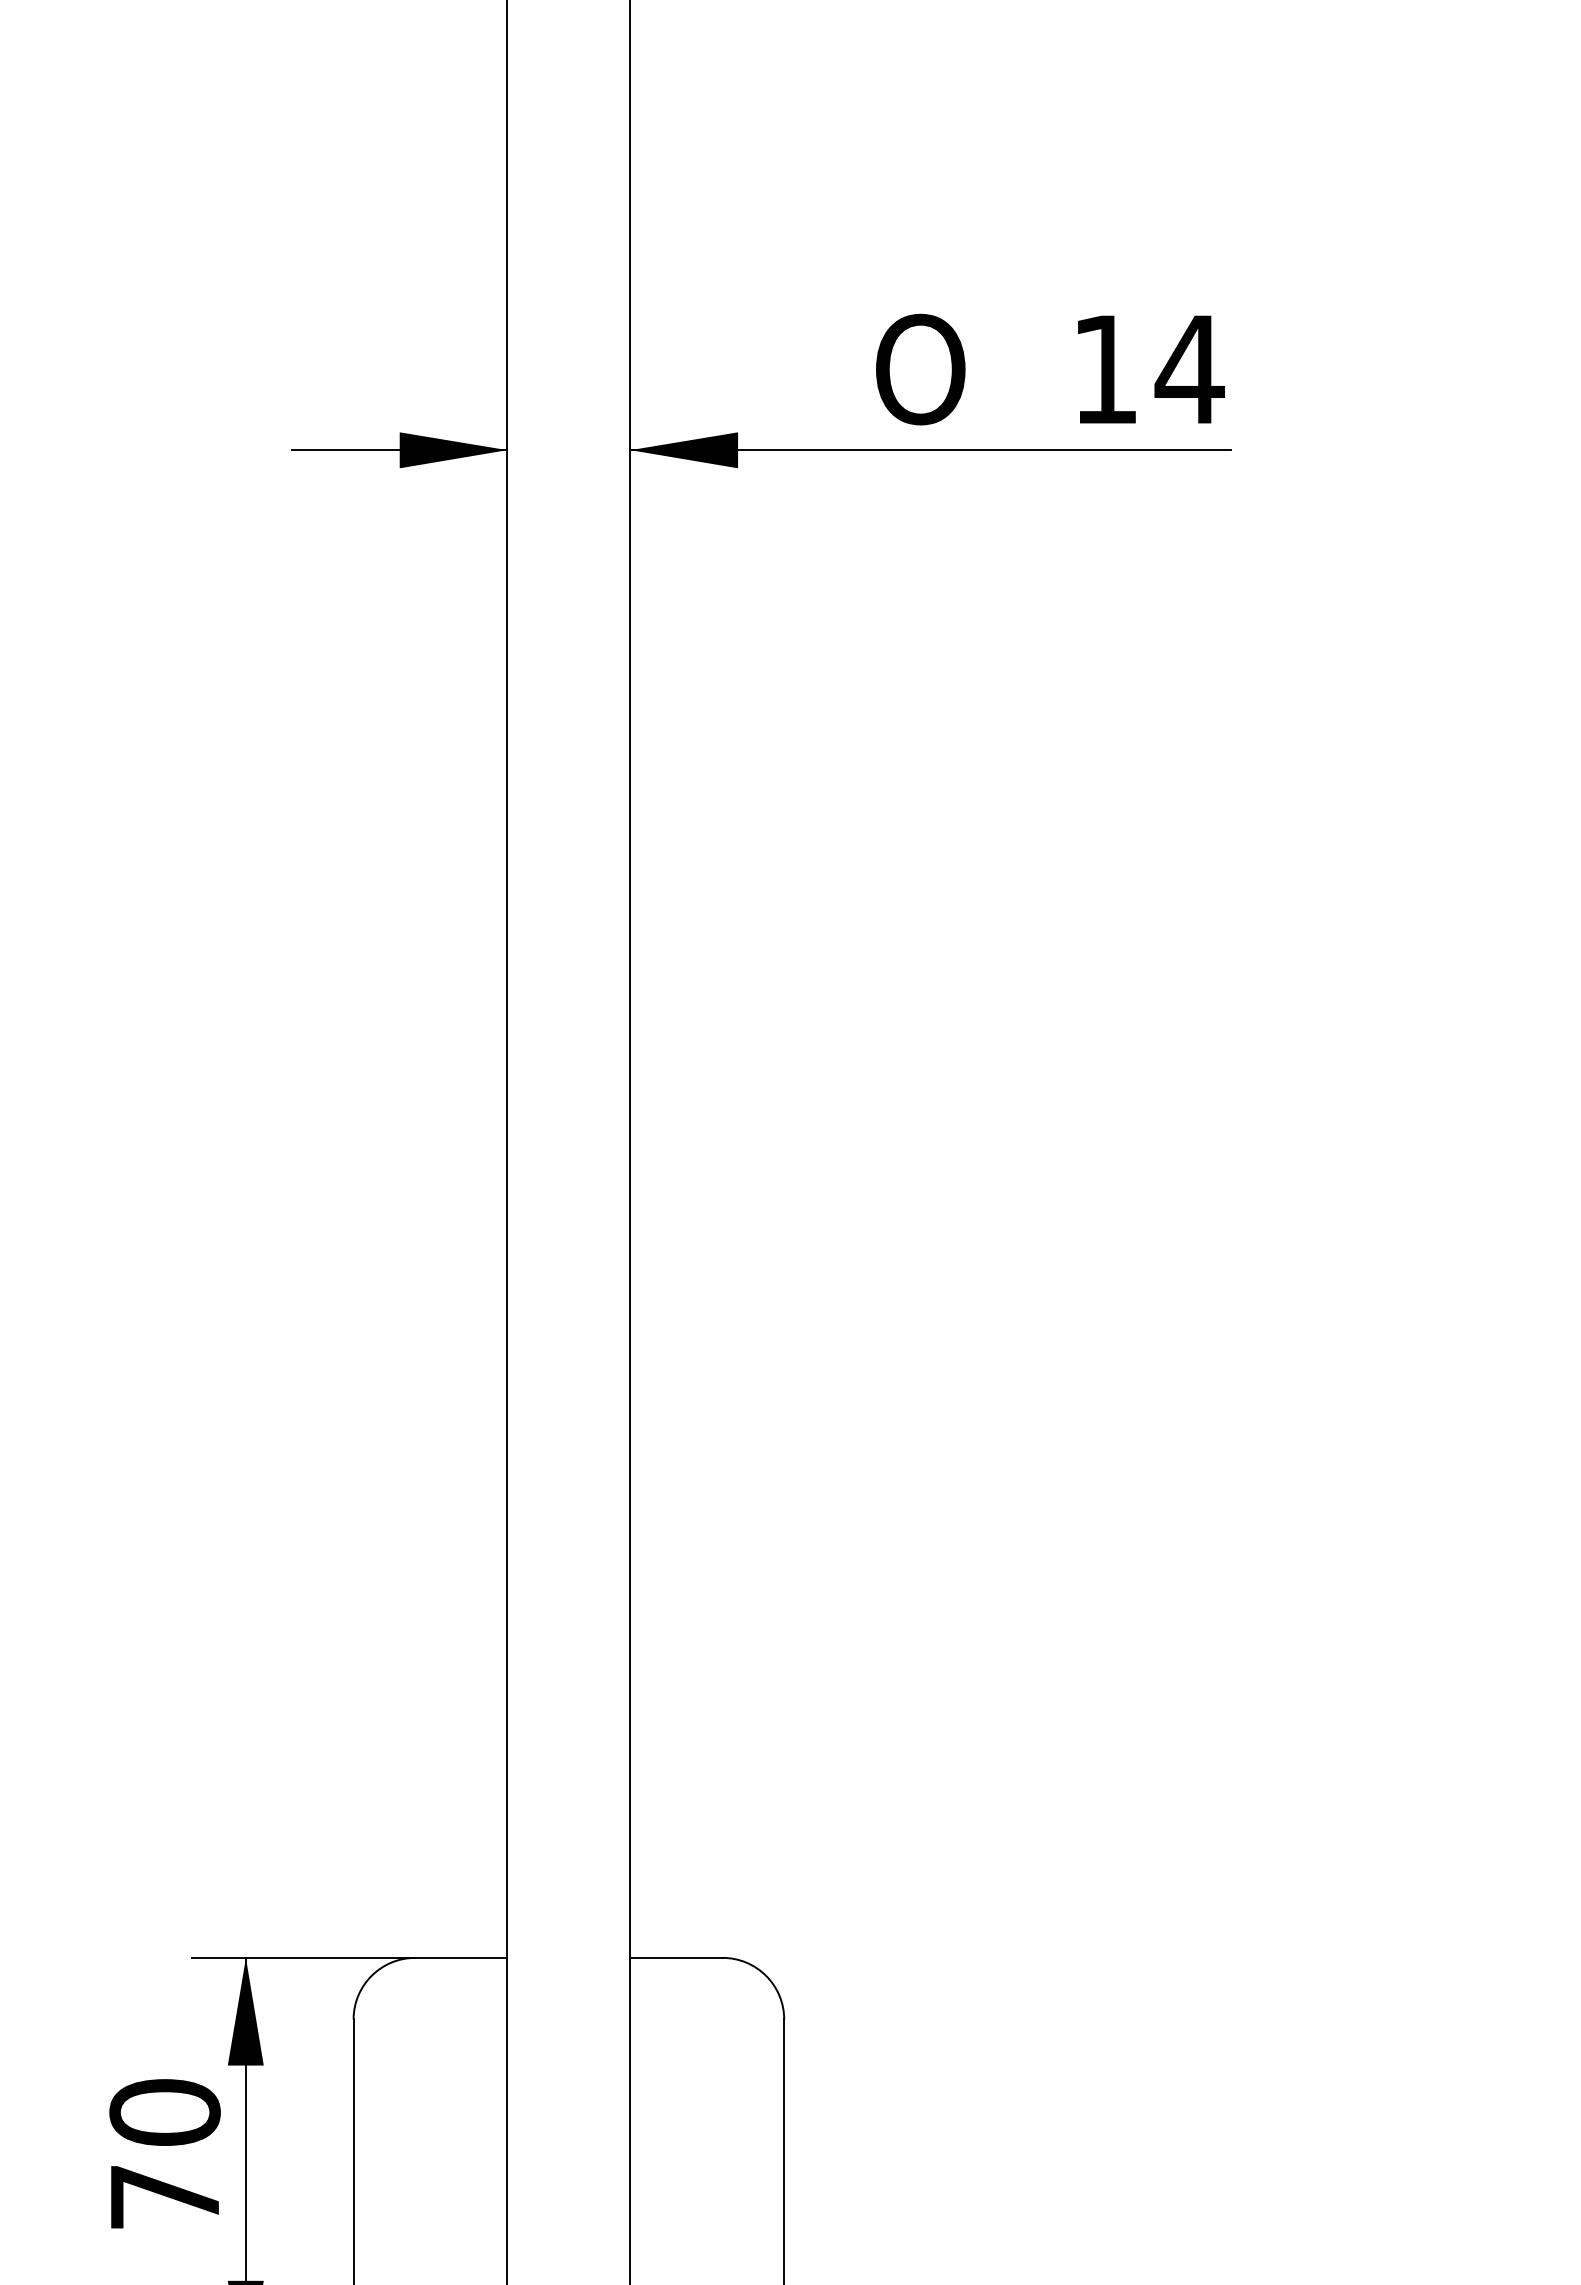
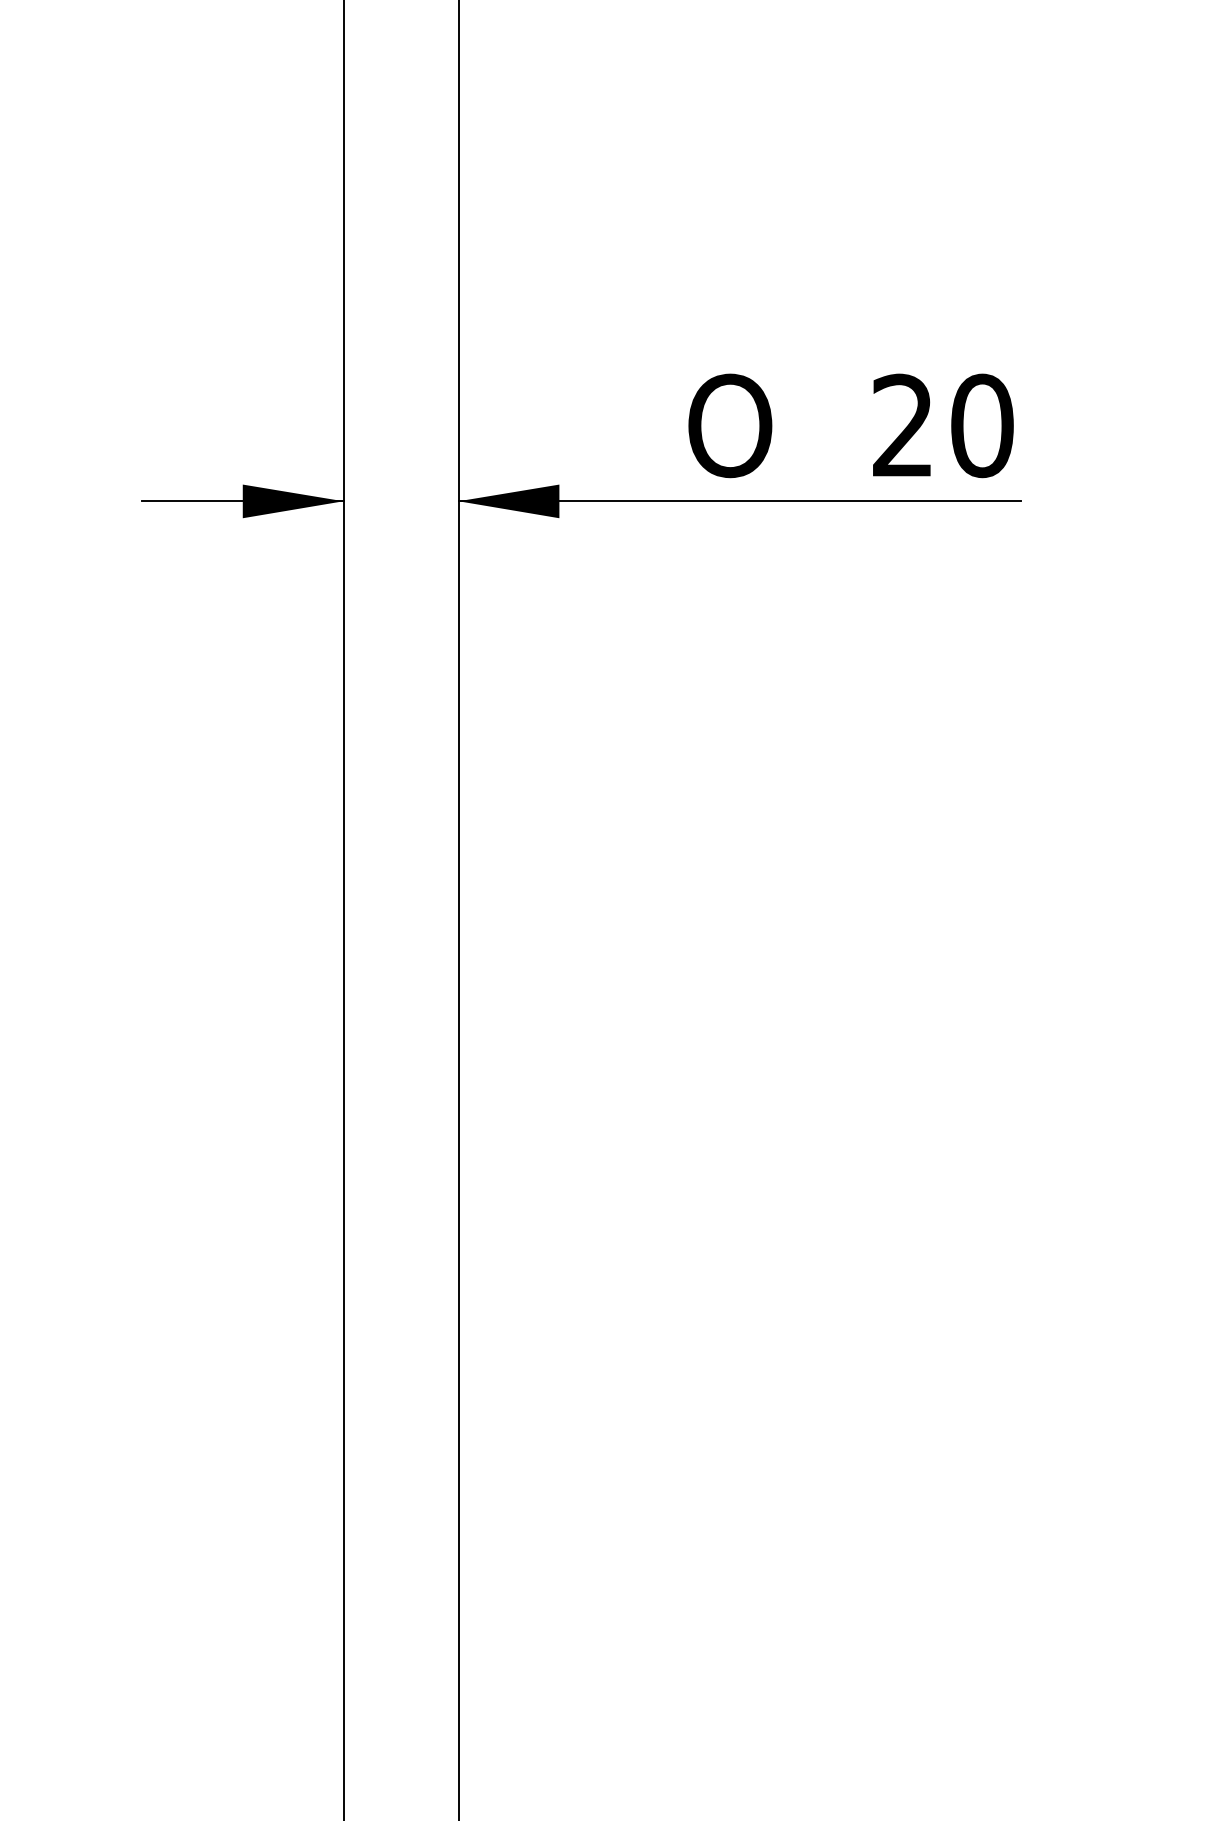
text: (1148, 369) -> (943, 425), 14 -> 20

